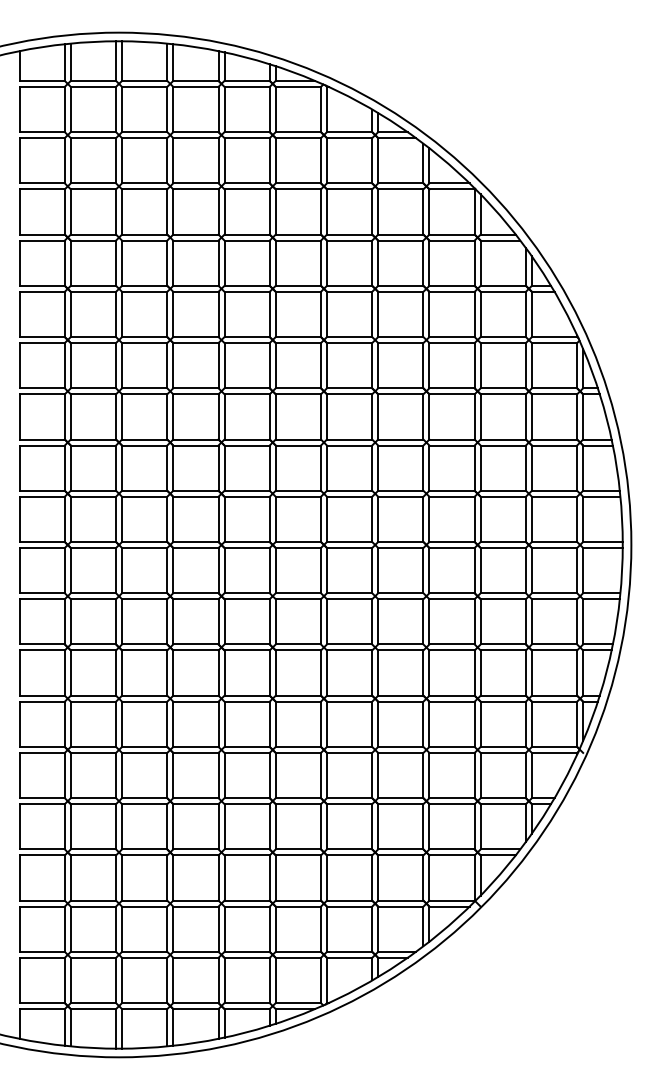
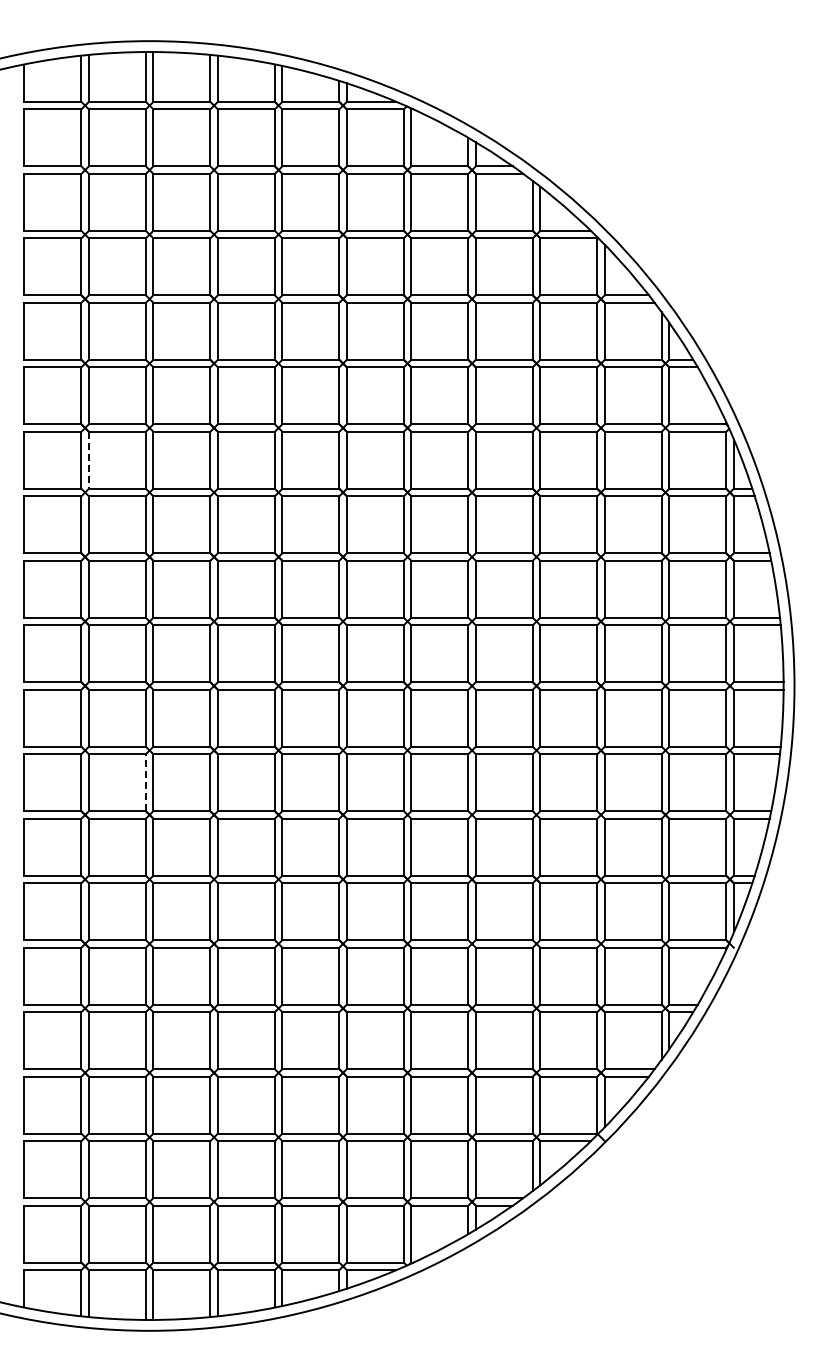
line: (70, 365) -> (88, 460), solid -> dashed
line: (115, 621) -> (145, 782), solid -> dashed

